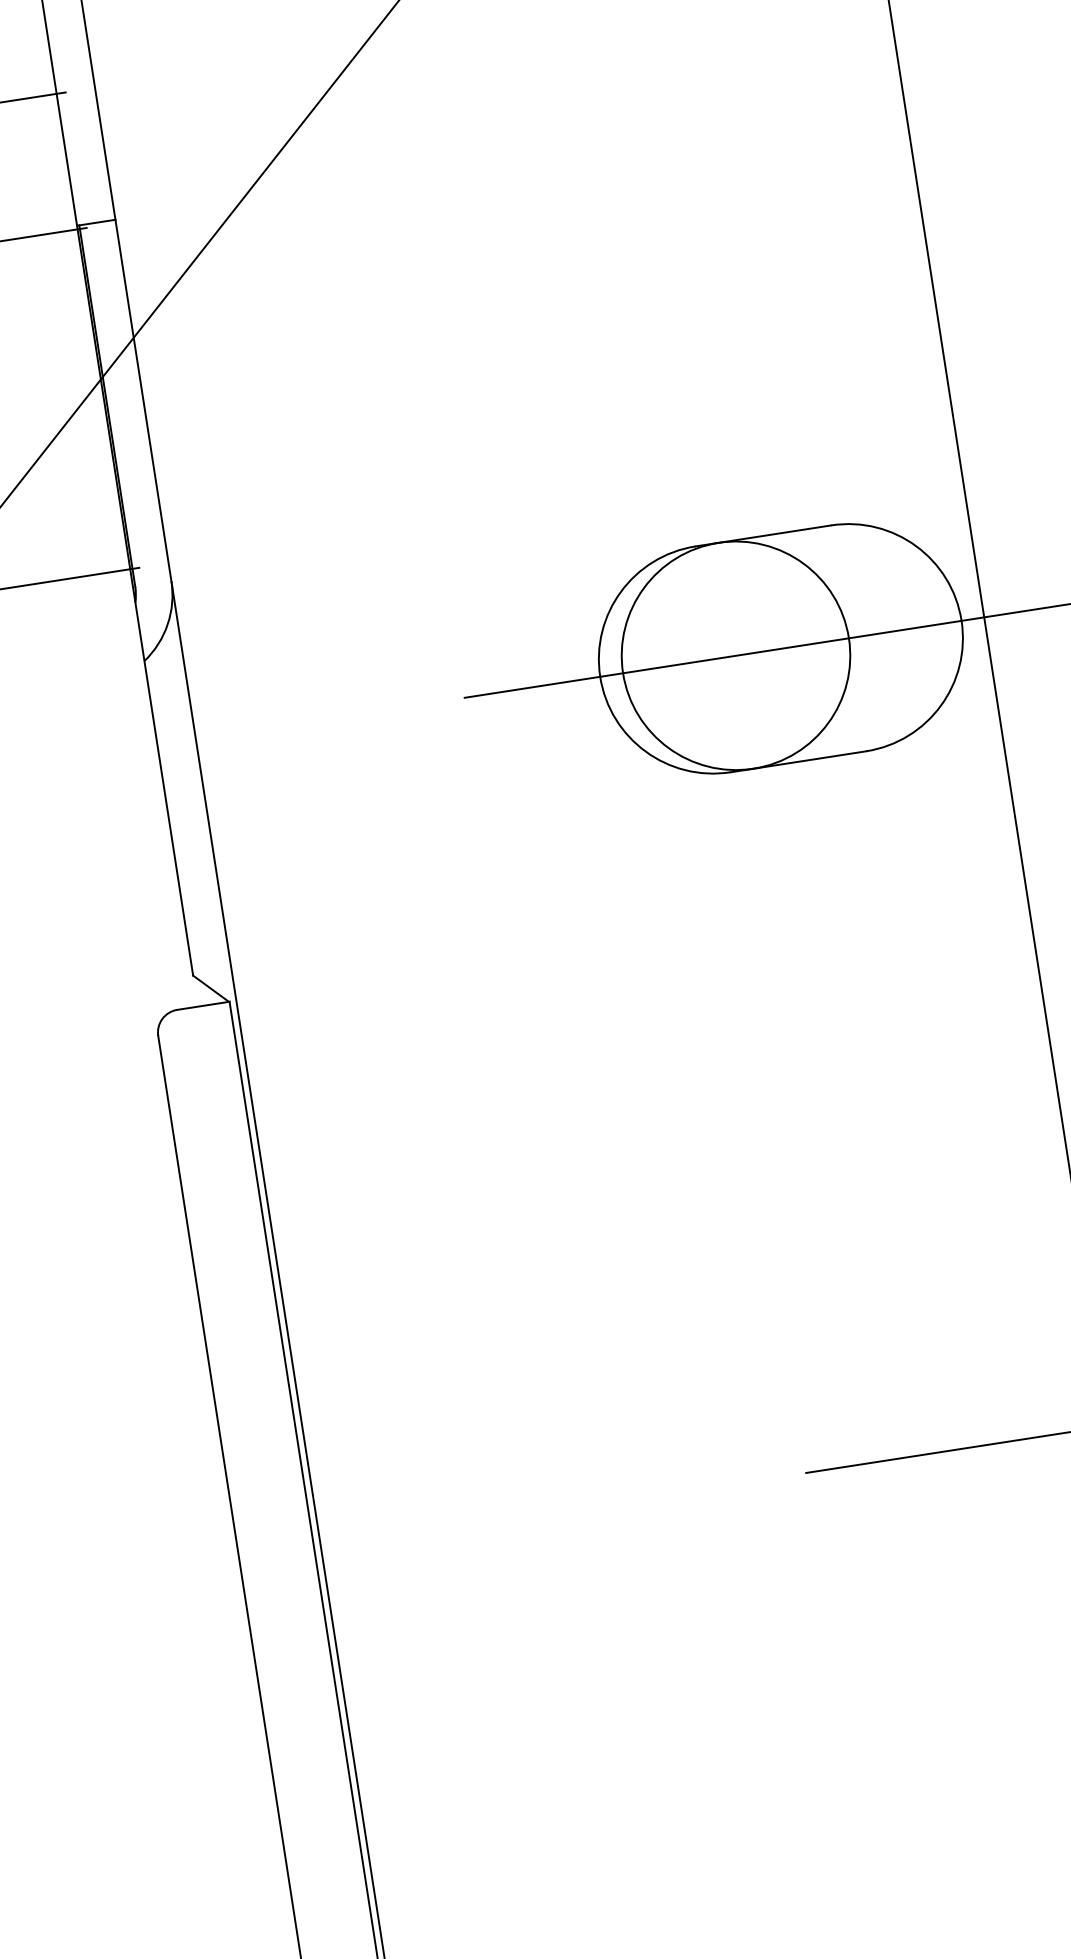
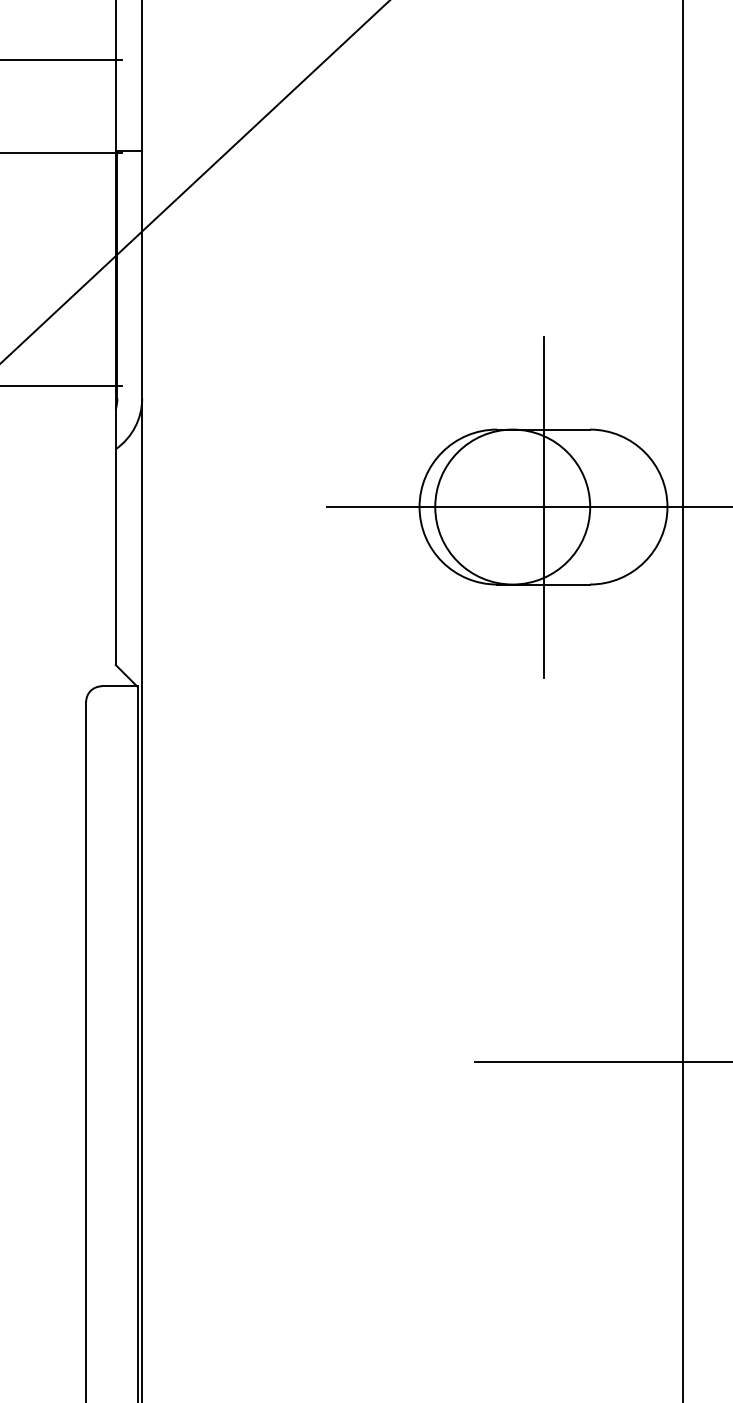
line: (780, 648) -> (543, 506), added

